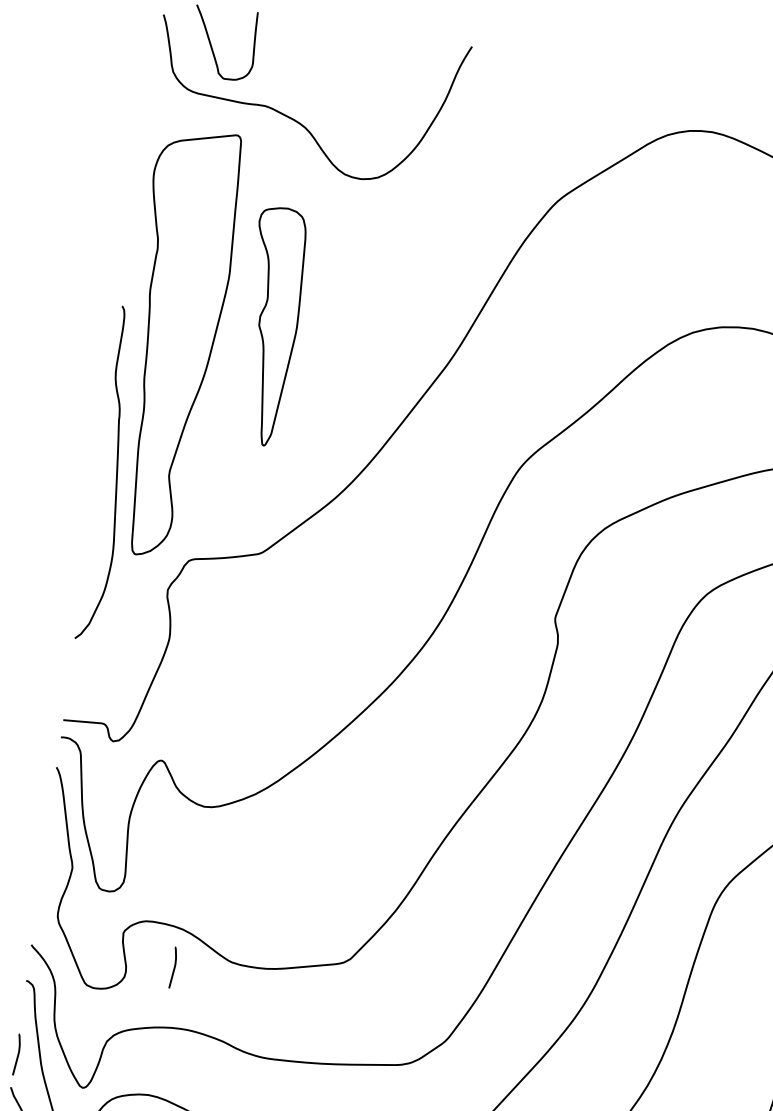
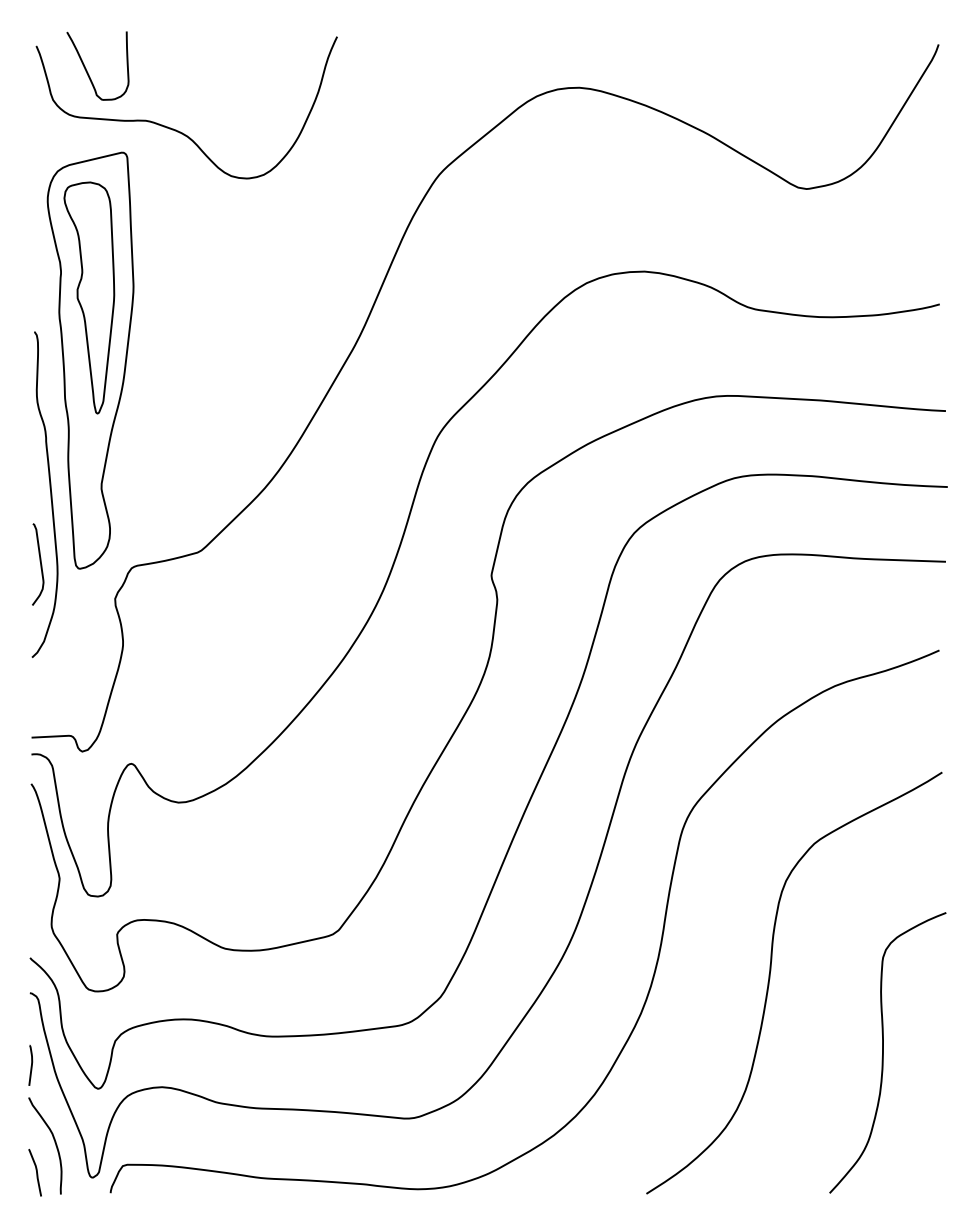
part: (271, 325) -> (89, 297), moved
curve: (96, 544) -> (40, 564), added
curve: (174, 967) -> (170, 961), removed

